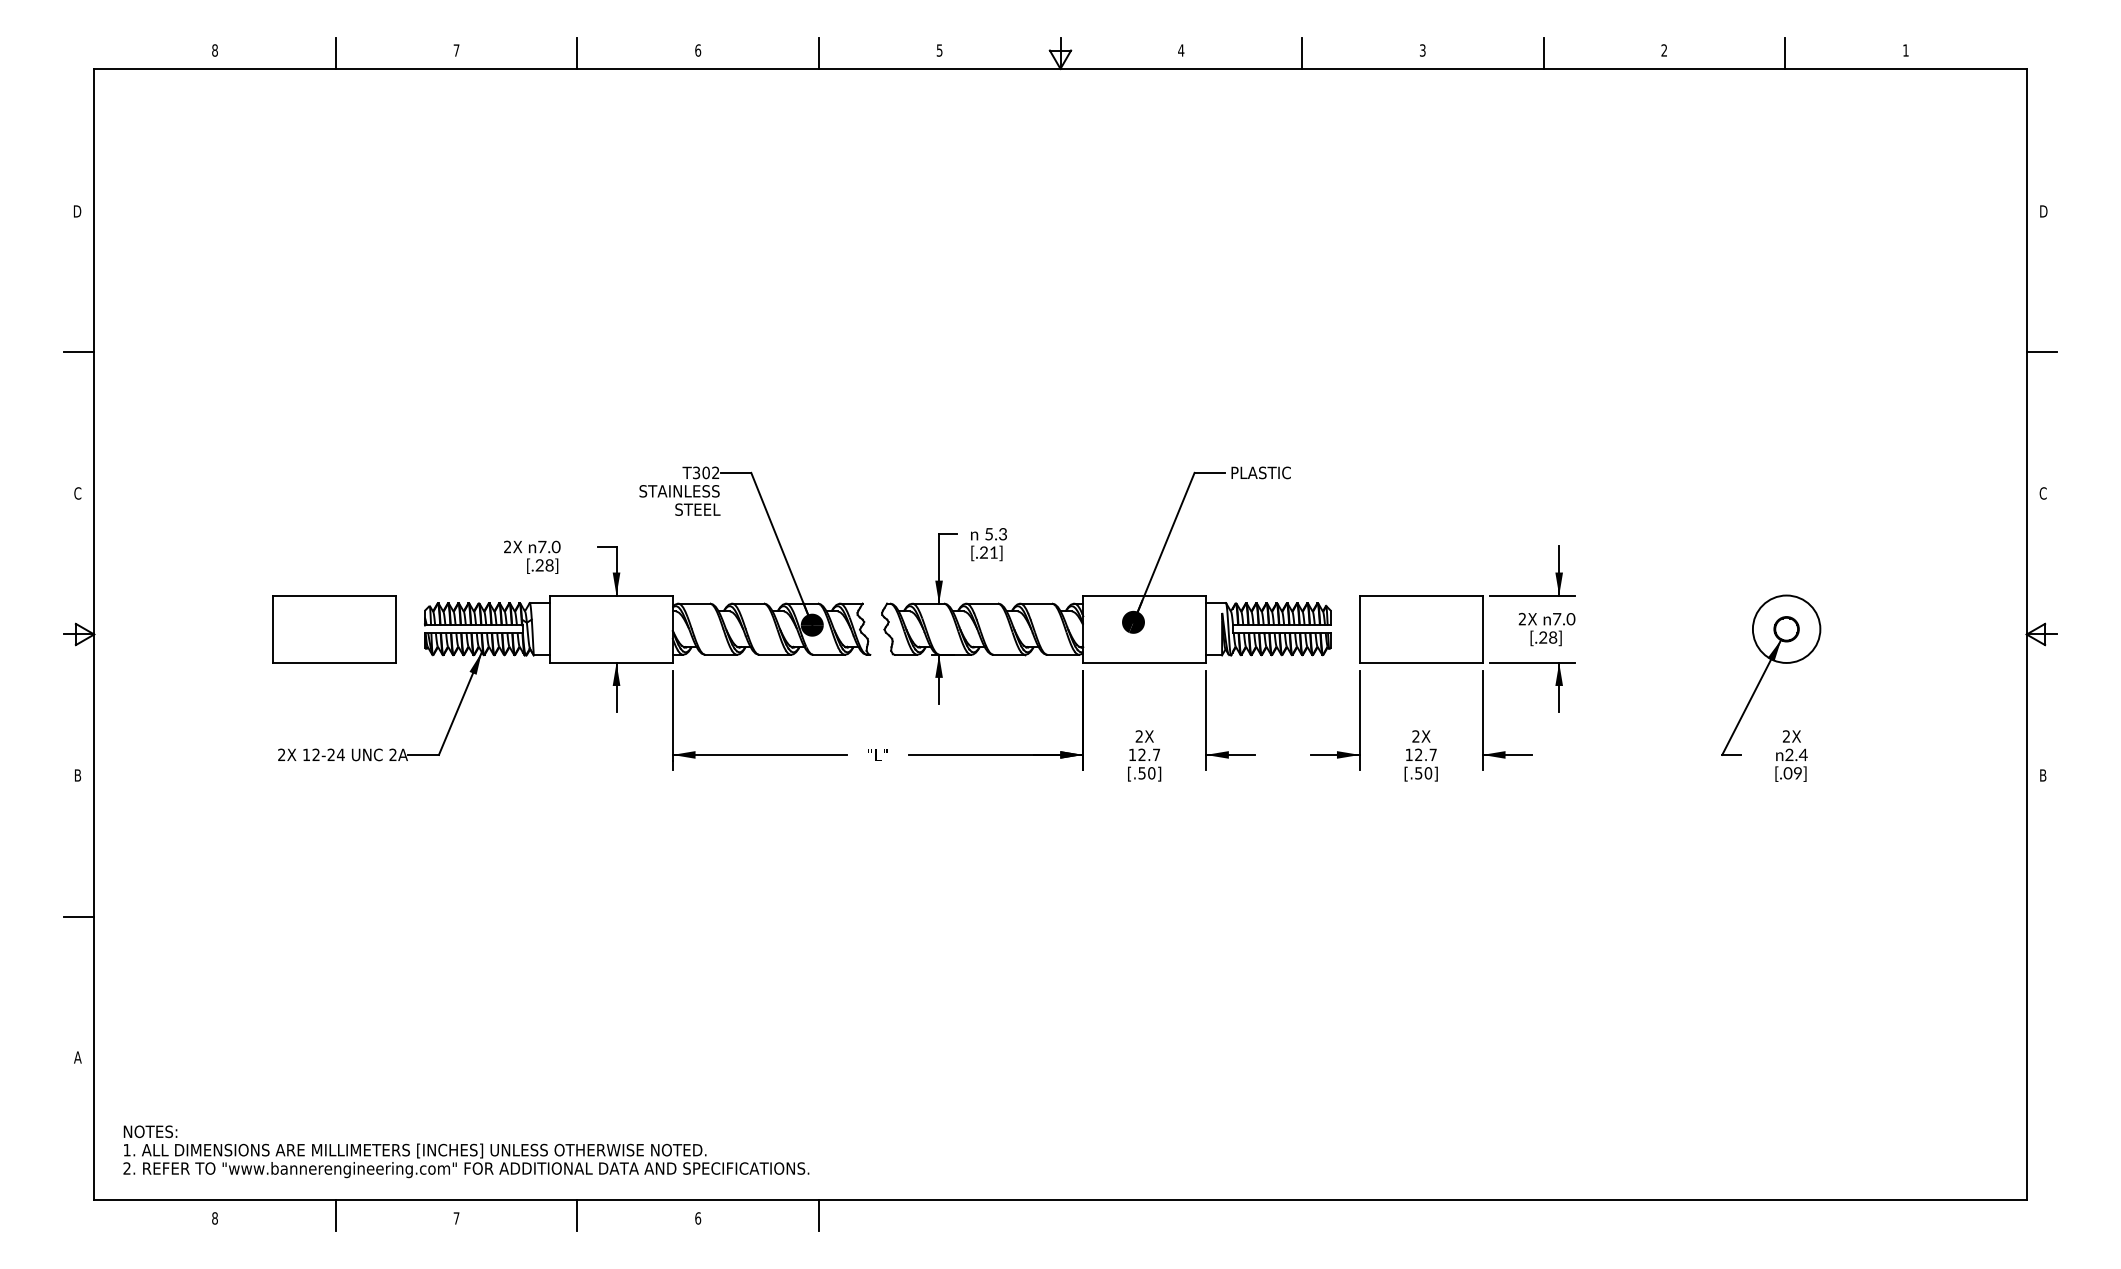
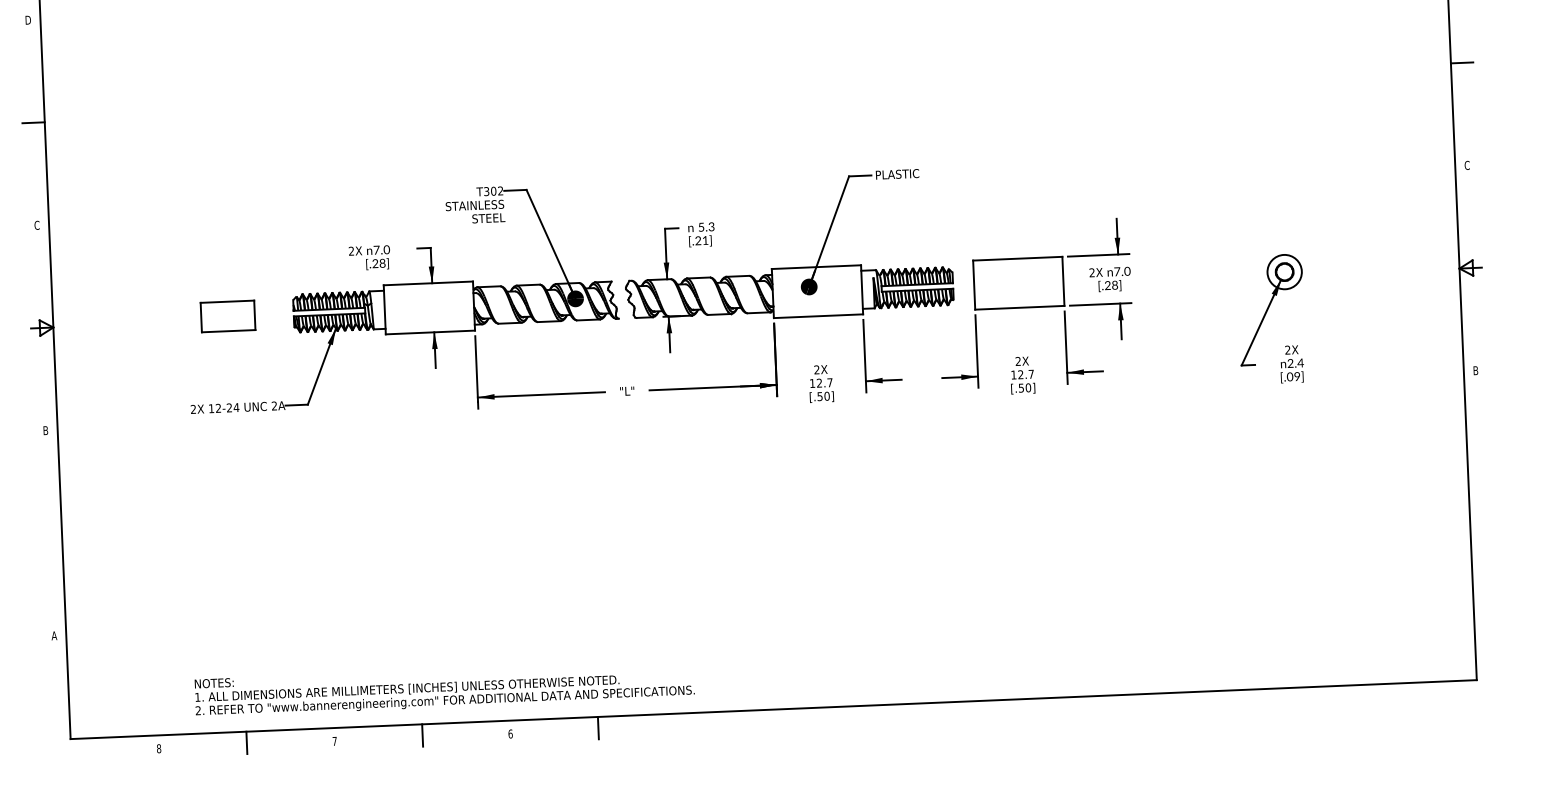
circle: (1786, 628) -> (1284, 271), size x0.7
part: (334, 629) -> (228, 316), size x0.6
line: (78, 916) -> (50, 533), removed
text: (466, 1151) -> (444, 687), moved

